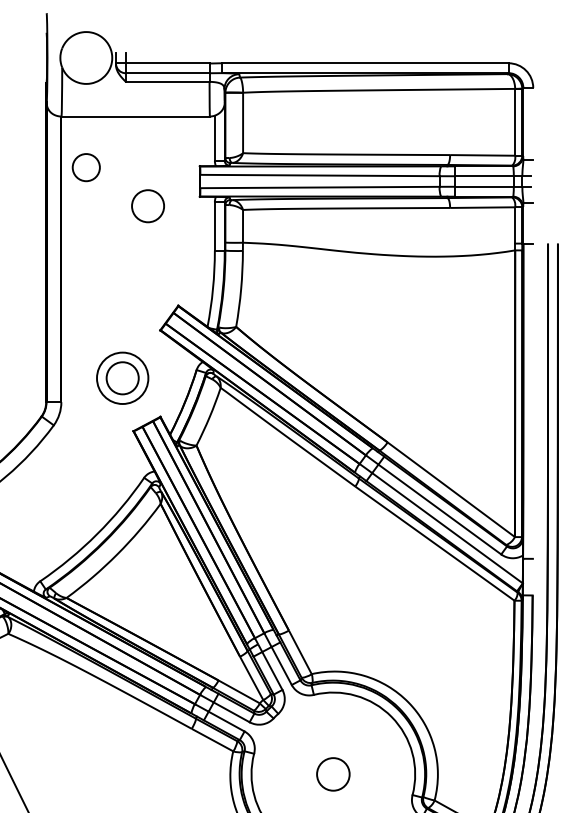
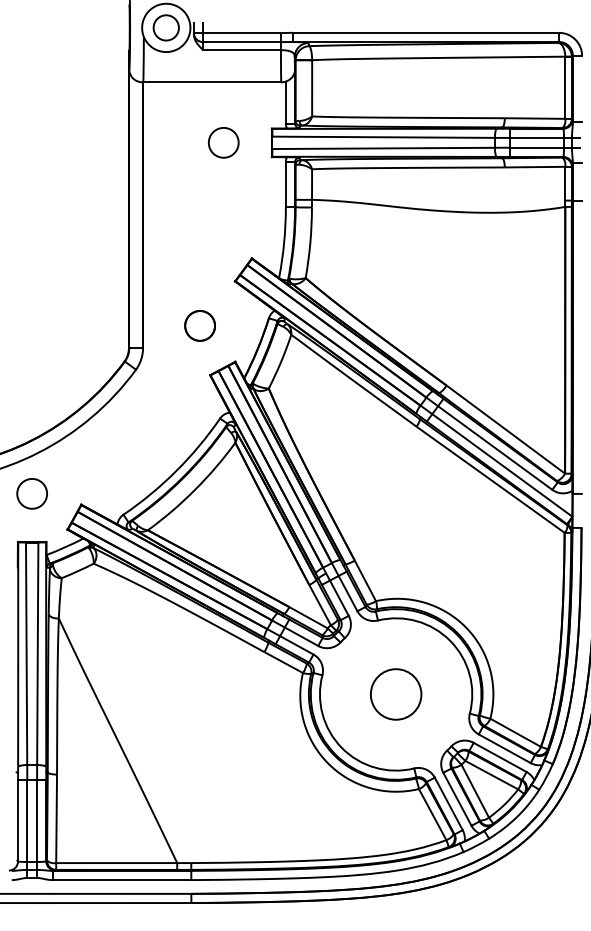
circle: (85, 167) -> (165, 27), moved
circle: (147, 205) -> (223, 142), moved
circle: (123, 377) -> (200, 325), size x0.62
circle: (332, 774) -> (395, 694), size x1.67

